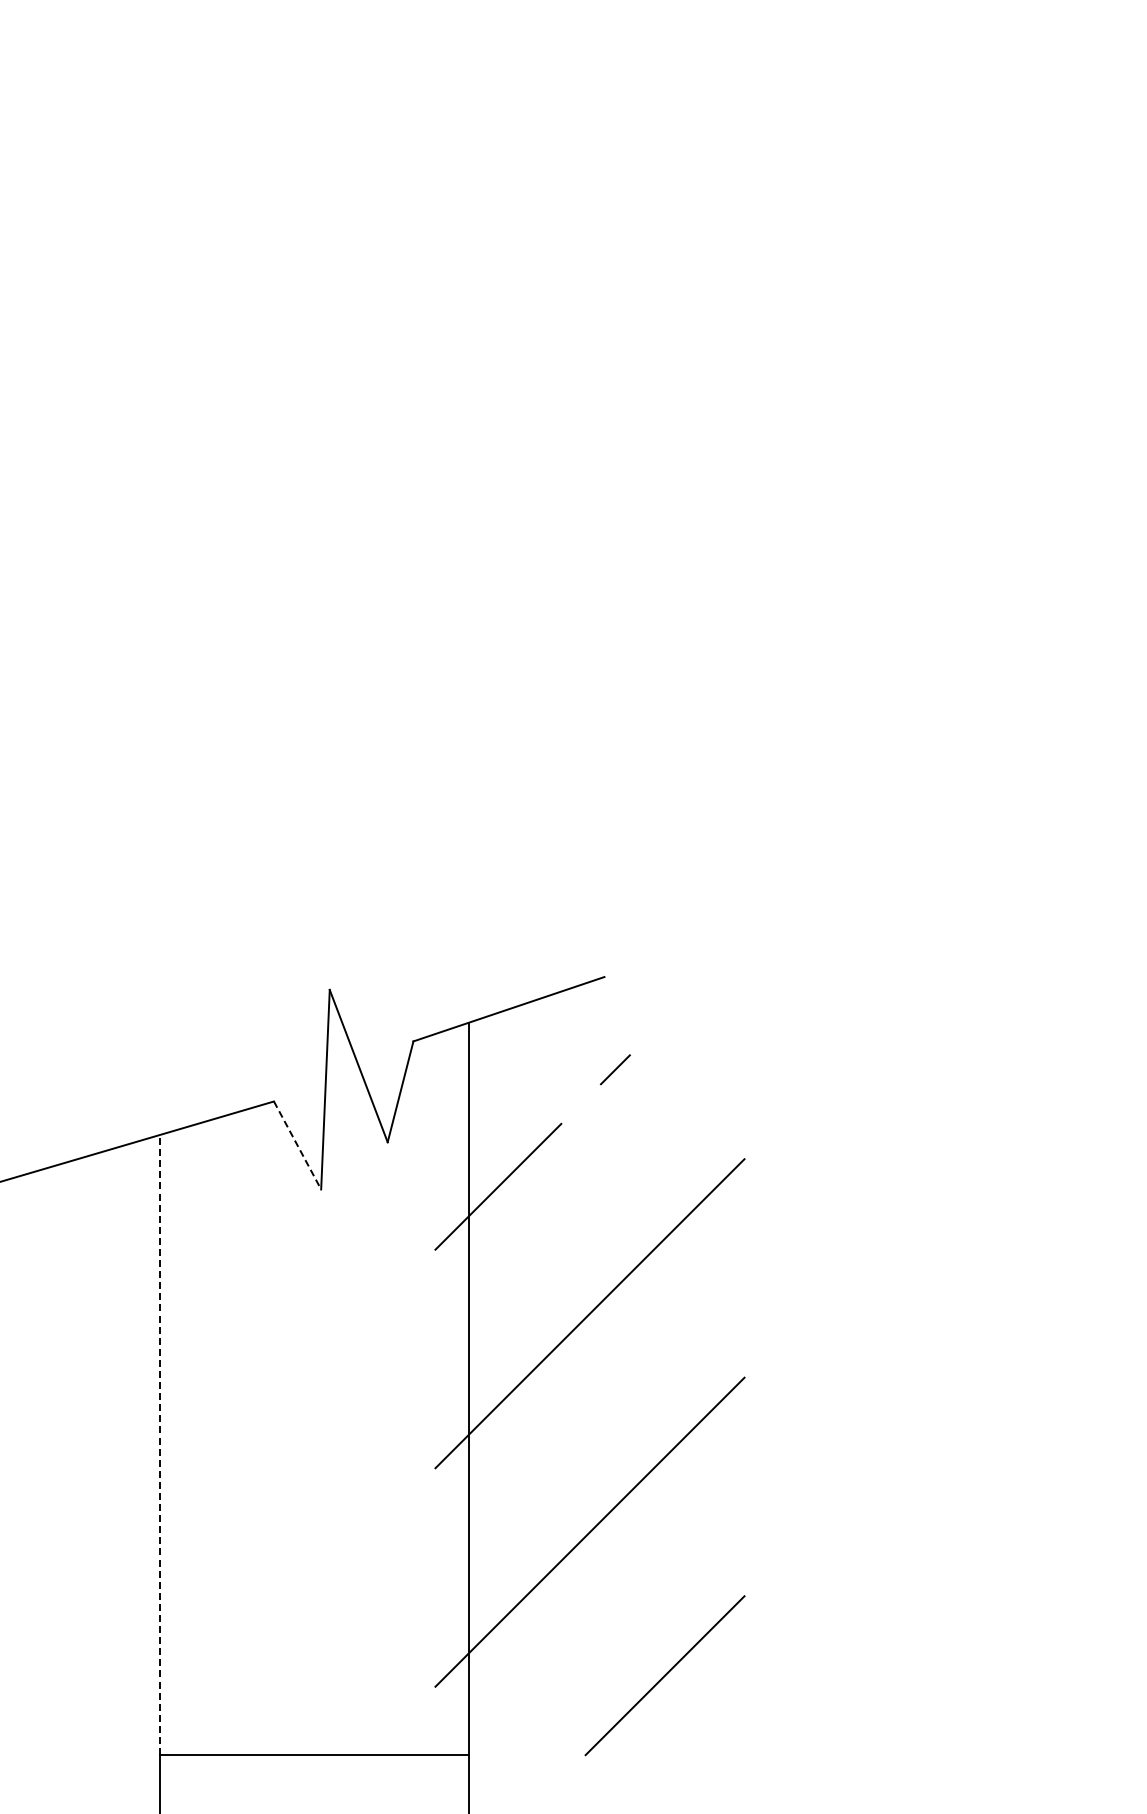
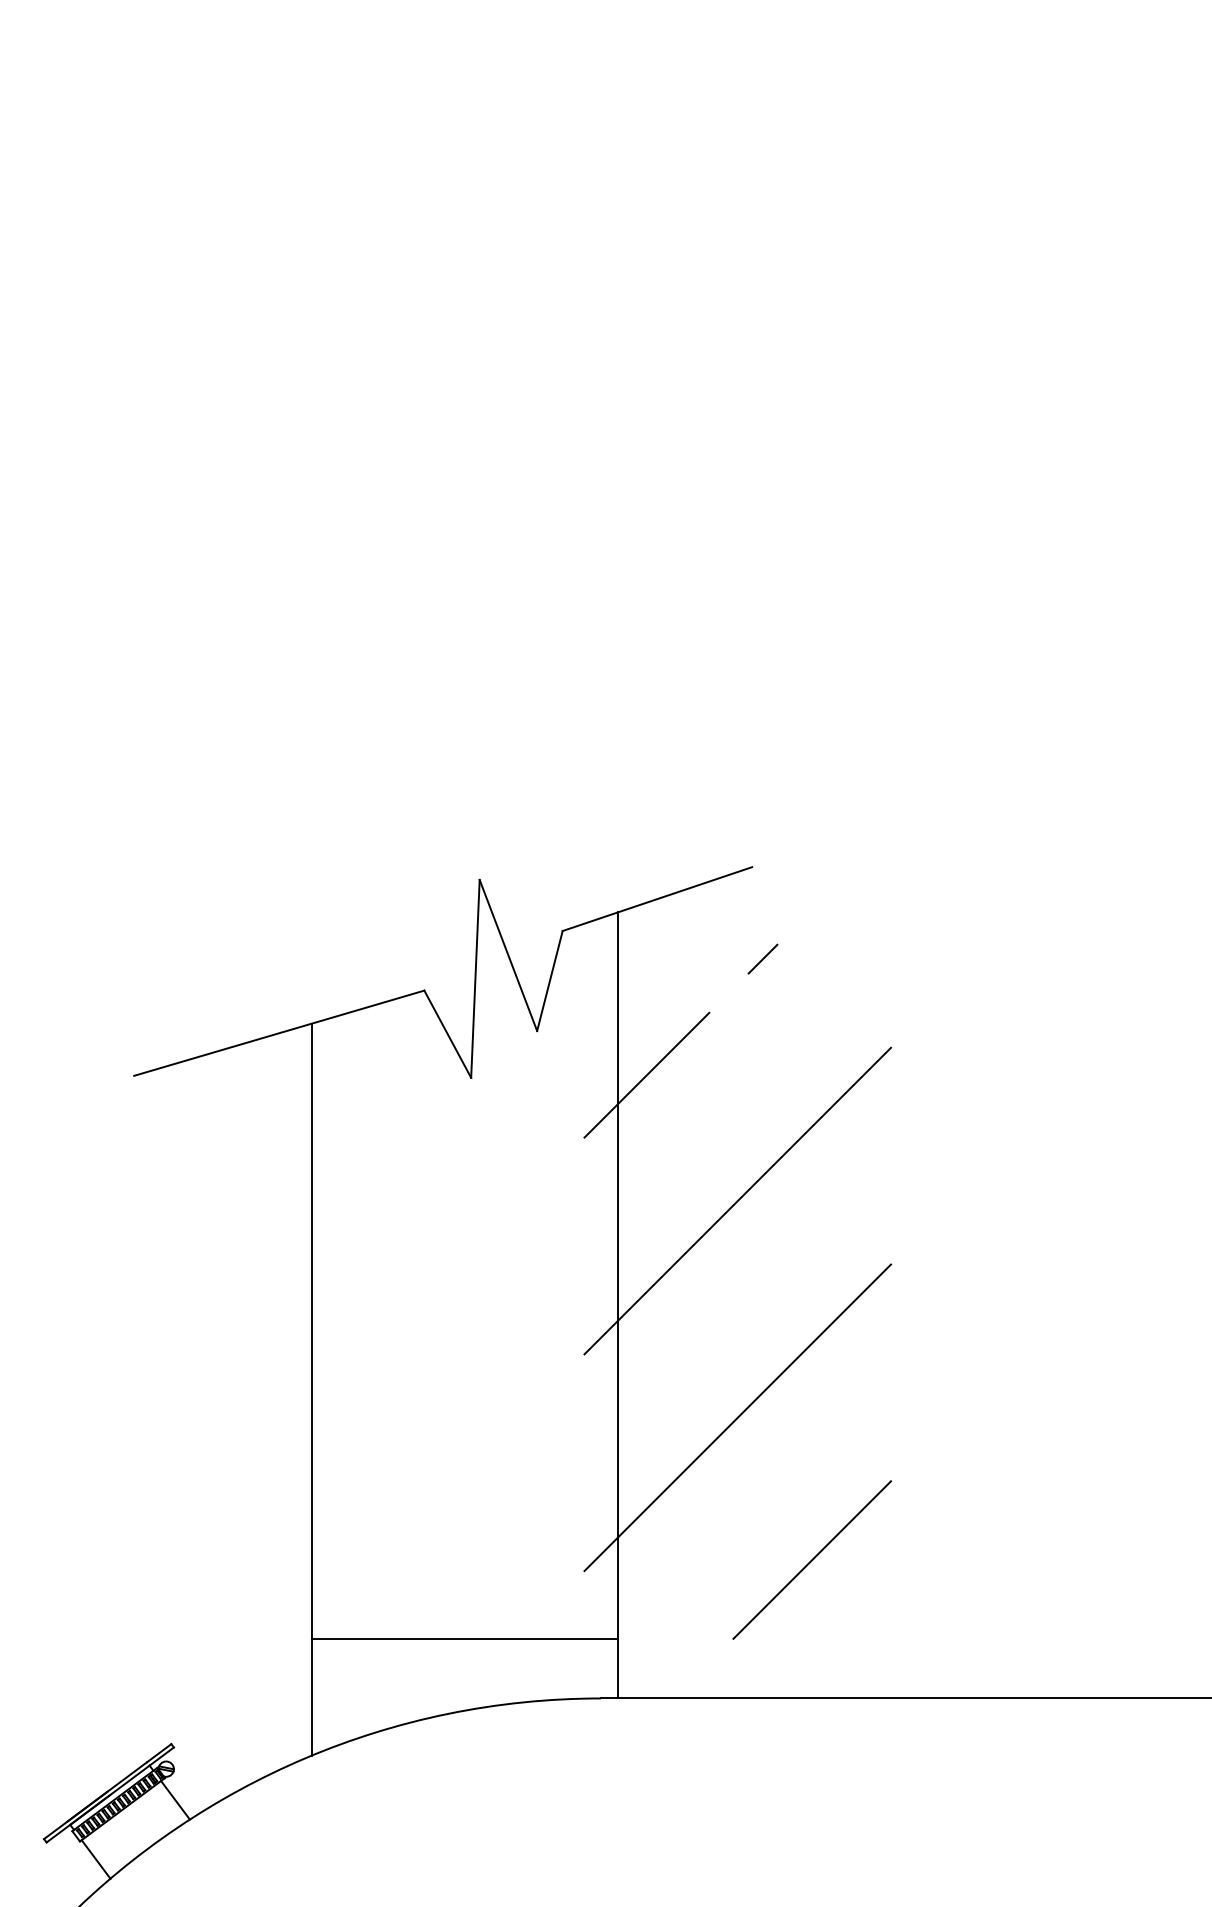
line: (297, 1145) -> (447, 1034), dashed -> solid
line: (160, 1445) -> (311, 1331), dashed -> solid

